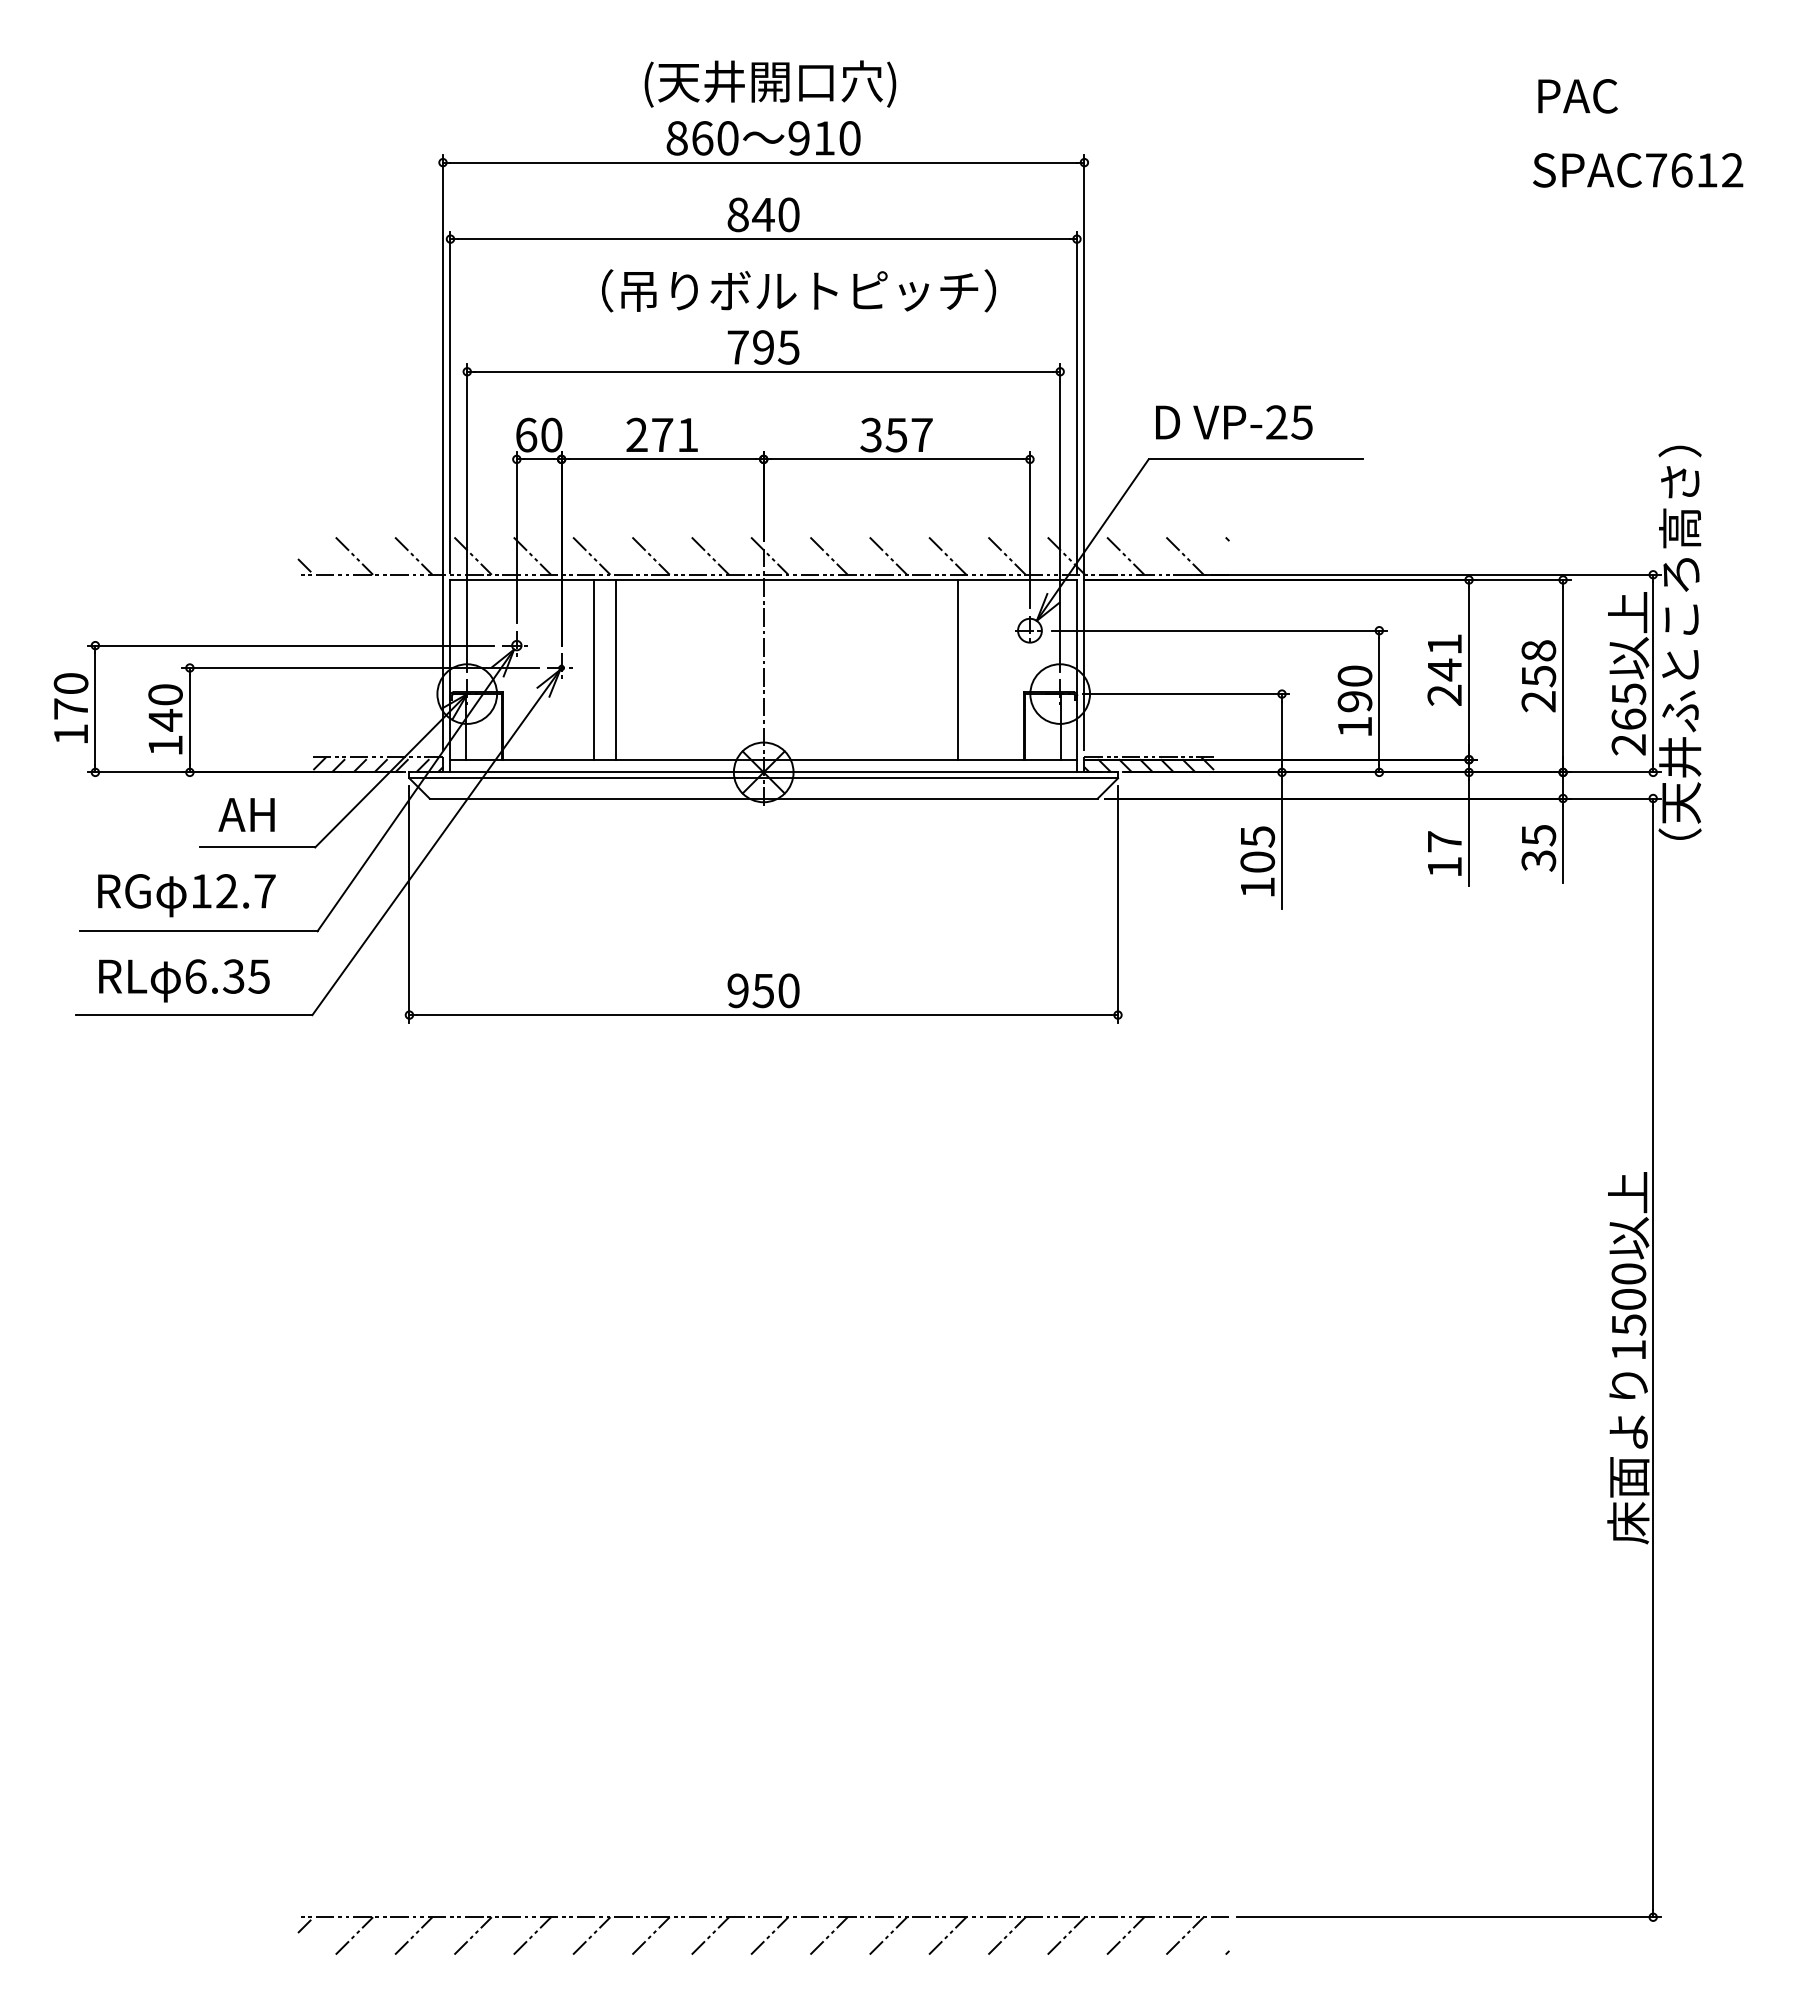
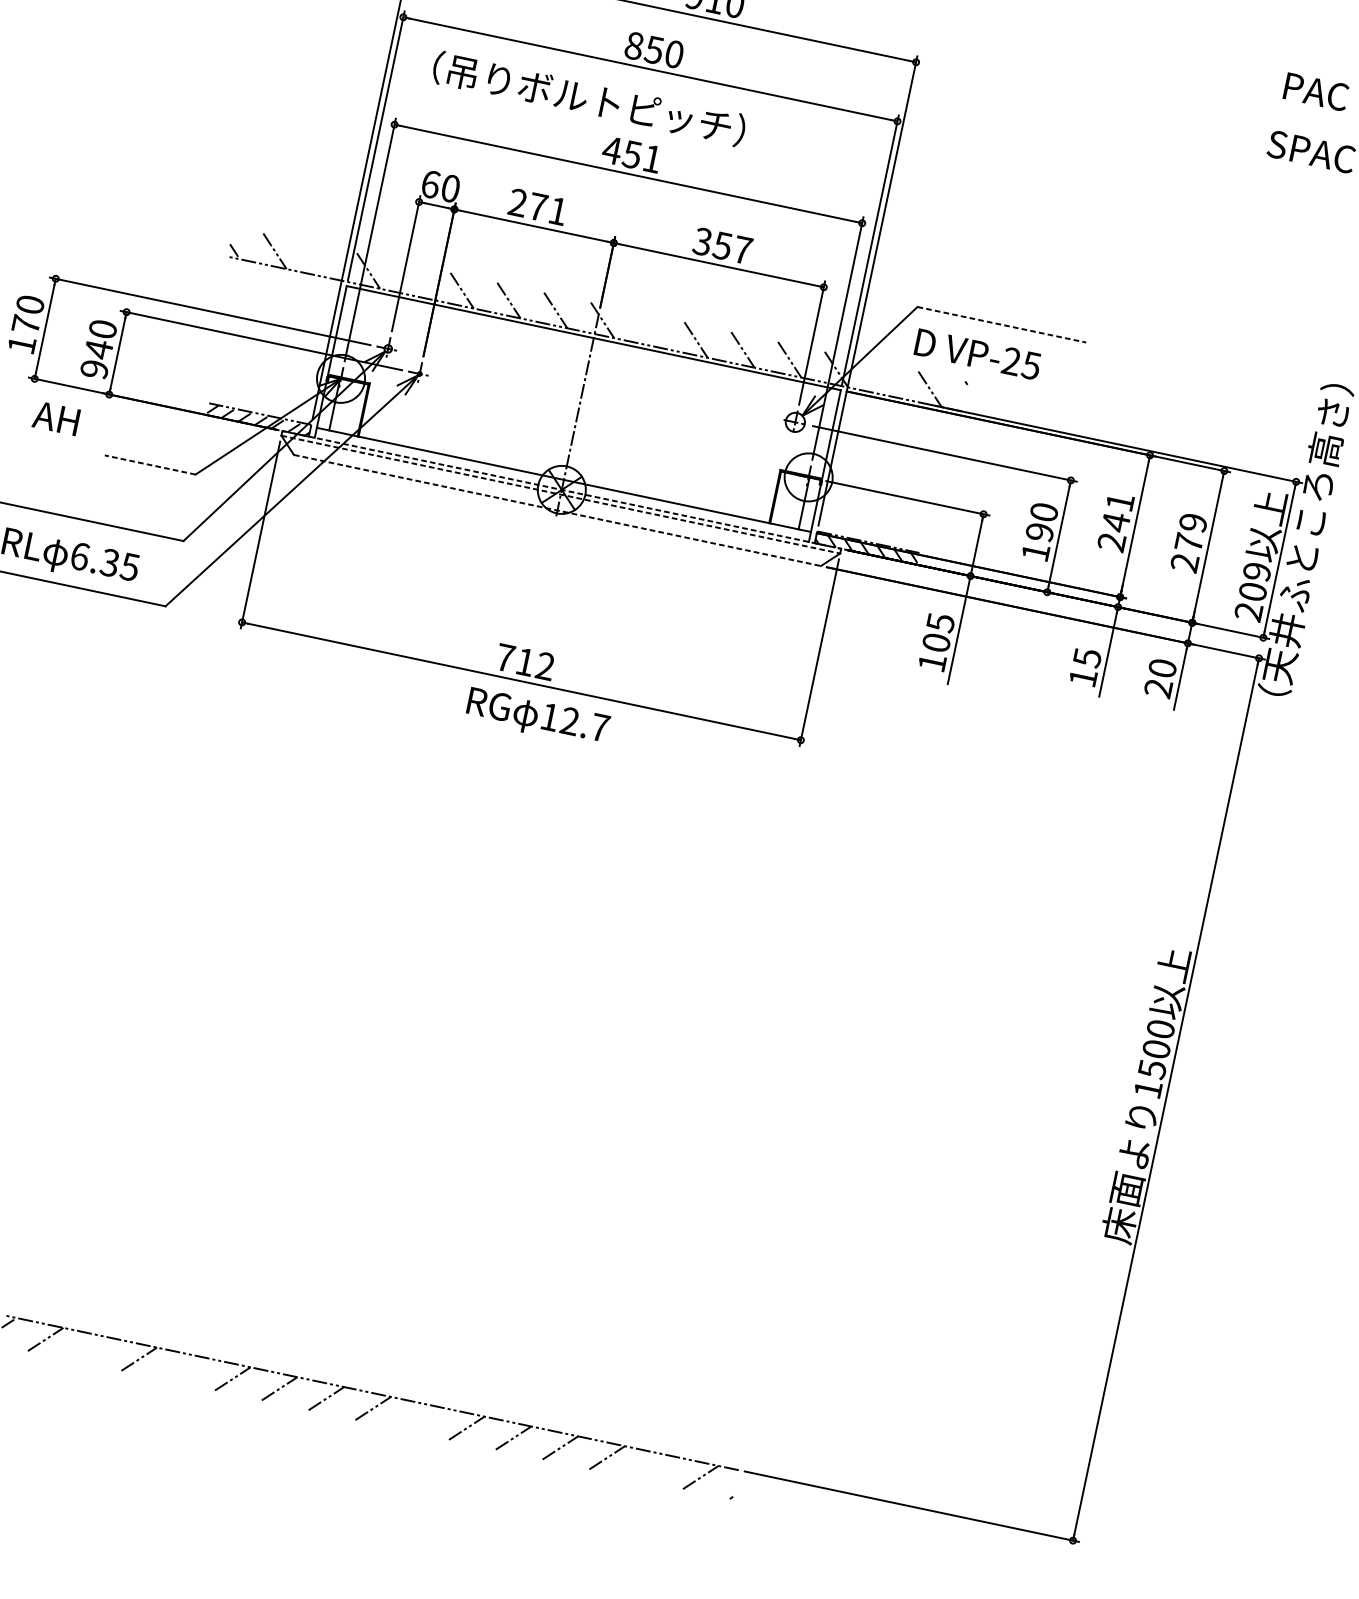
text: (763, 215) -> (654, 50), 840 -> 850
text: (799, 290) -> (589, 98), moved
text: (762, 347) -> (631, 154), 795 -> 451
text: (1234, 422) -> (978, 354), moved
line: (1255, 459) -> (1001, 324), solid -> dashed
line: (413, 555) -> (321, 260), removed
line: (532, 555) -> (415, 280), removed
line: (828, 555) -> (648, 329), removed
line: (1125, 555) -> (883, 378), removed
text: (1538, 663) -> (1190, 532), 258 -> 279
line: (594, 669) -> (445, 380), removed
line: (616, 669) -> (462, 384), removed
line: (957, 669) -> (731, 440), removed
text: (1628, 706) -> (1254, 581), 265 -> 209
text: (165, 745) -> (94, 369), 140 -> 940
line: (764, 772) -> (562, 490), solid -> dashed
line: (764, 778) -> (561, 494), solid -> dashed
line: (764, 798) -> (558, 510), solid -> dashed
text: (246, 814) -> (56, 418), moved
text: (1445, 841) -> (1088, 657), 17 -> 15
line: (257, 847) -> (150, 464), solid -> dashed
text: (1538, 847) -> (1160, 677), 35 -> 20
text: (186, 895) -> (537, 717), moved
text: (763, 990) -> (525, 661), 950 -> 712
line: (413, 1935) -> (92, 1349), removed
line: (532, 1935) -> (186, 1368), removed
line: (828, 1935) -> (419, 1417), removed
line: (1125, 1935) -> (653, 1467), removed

